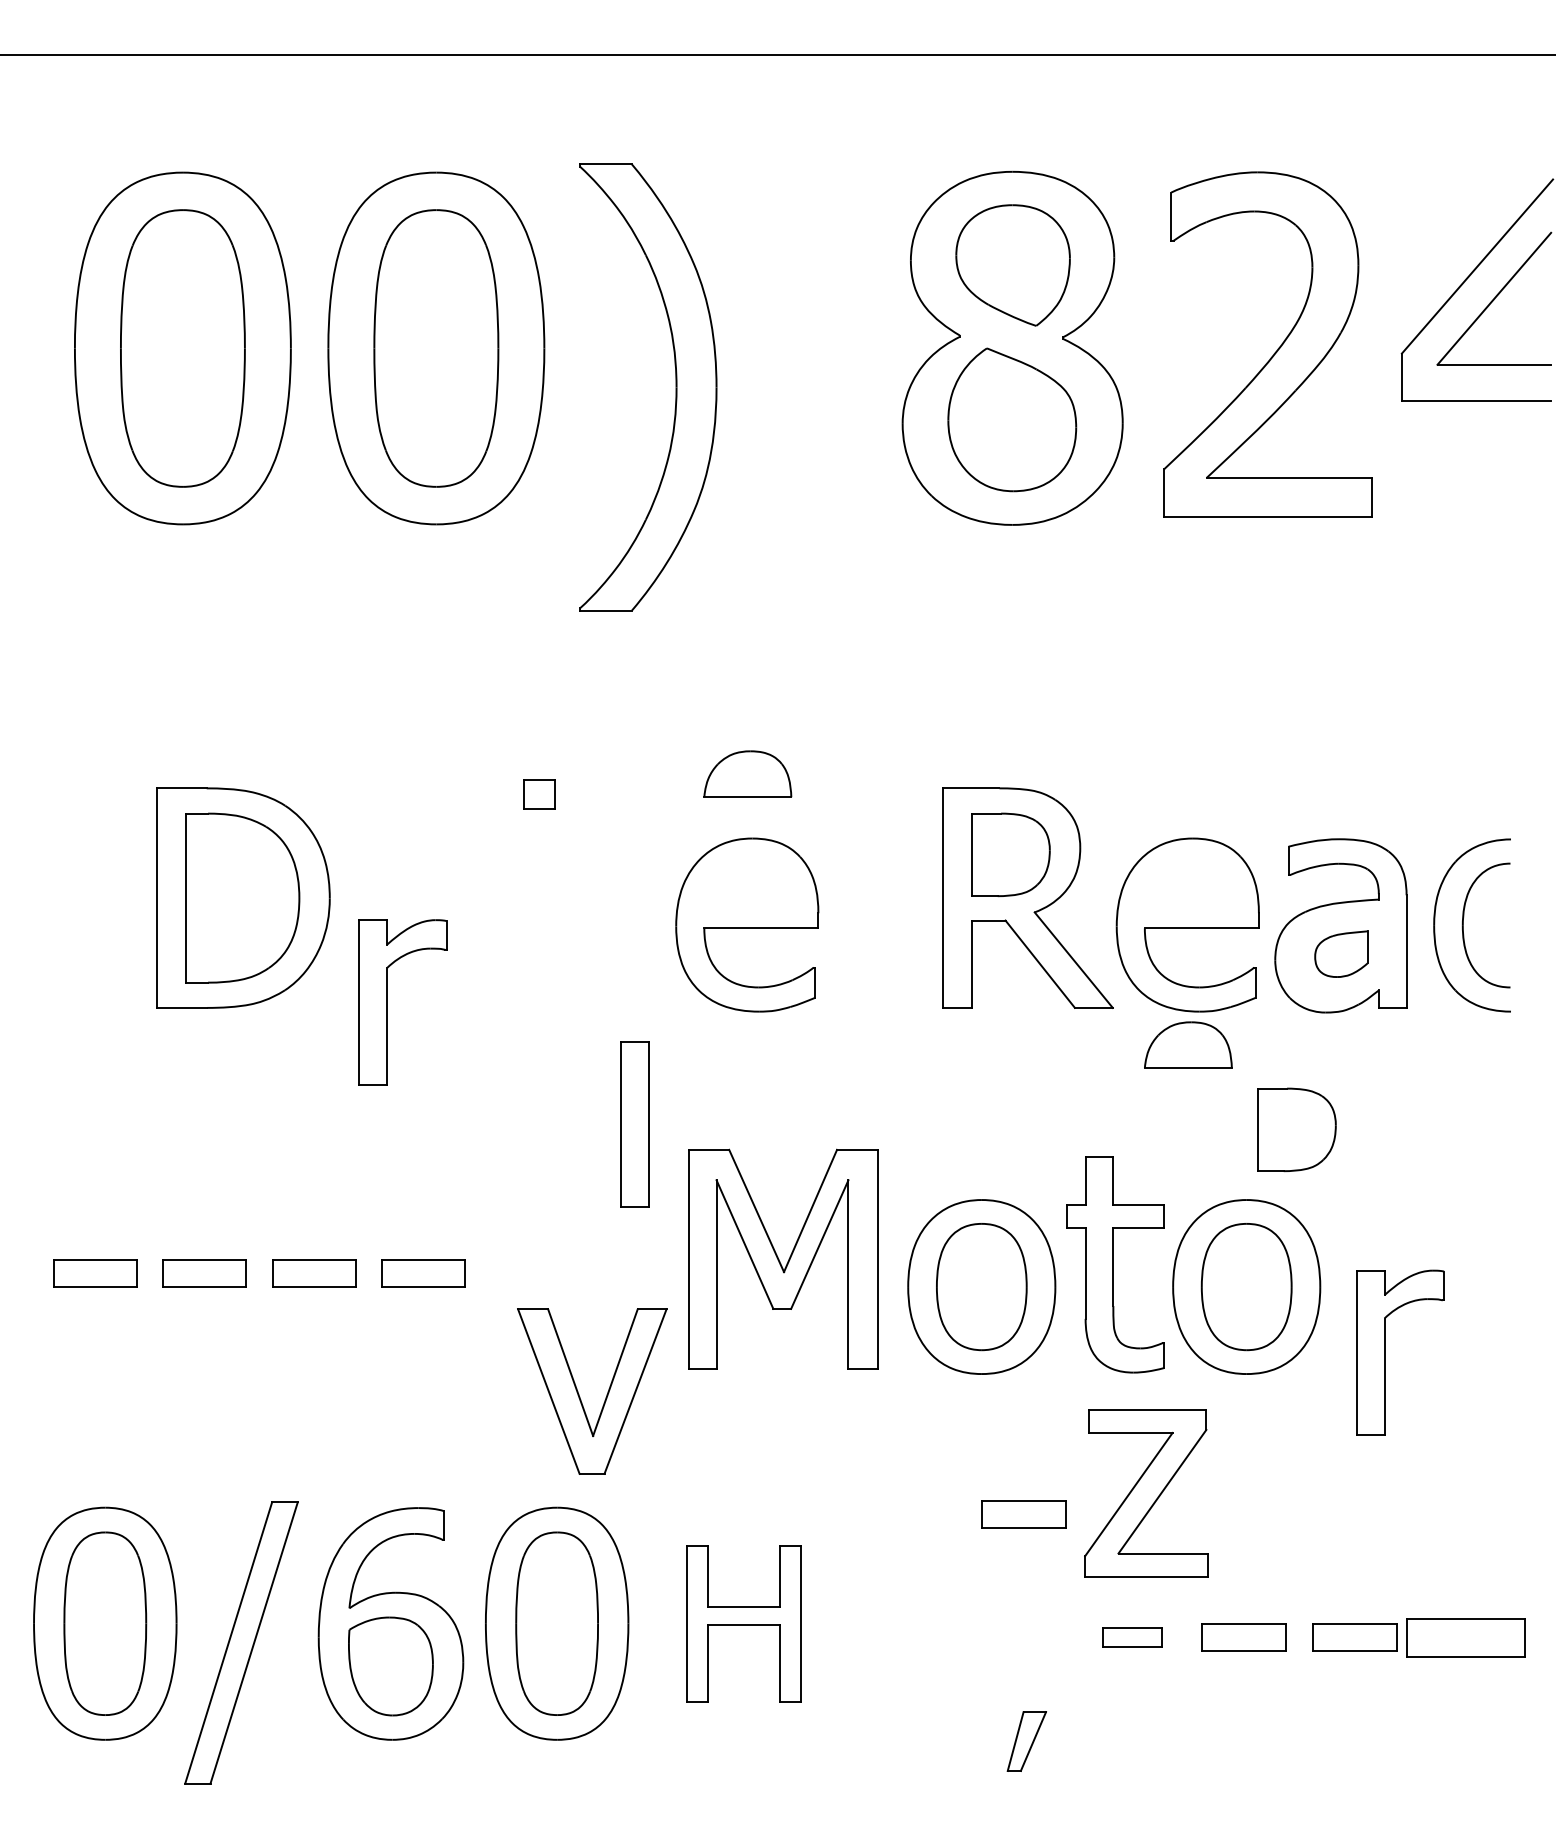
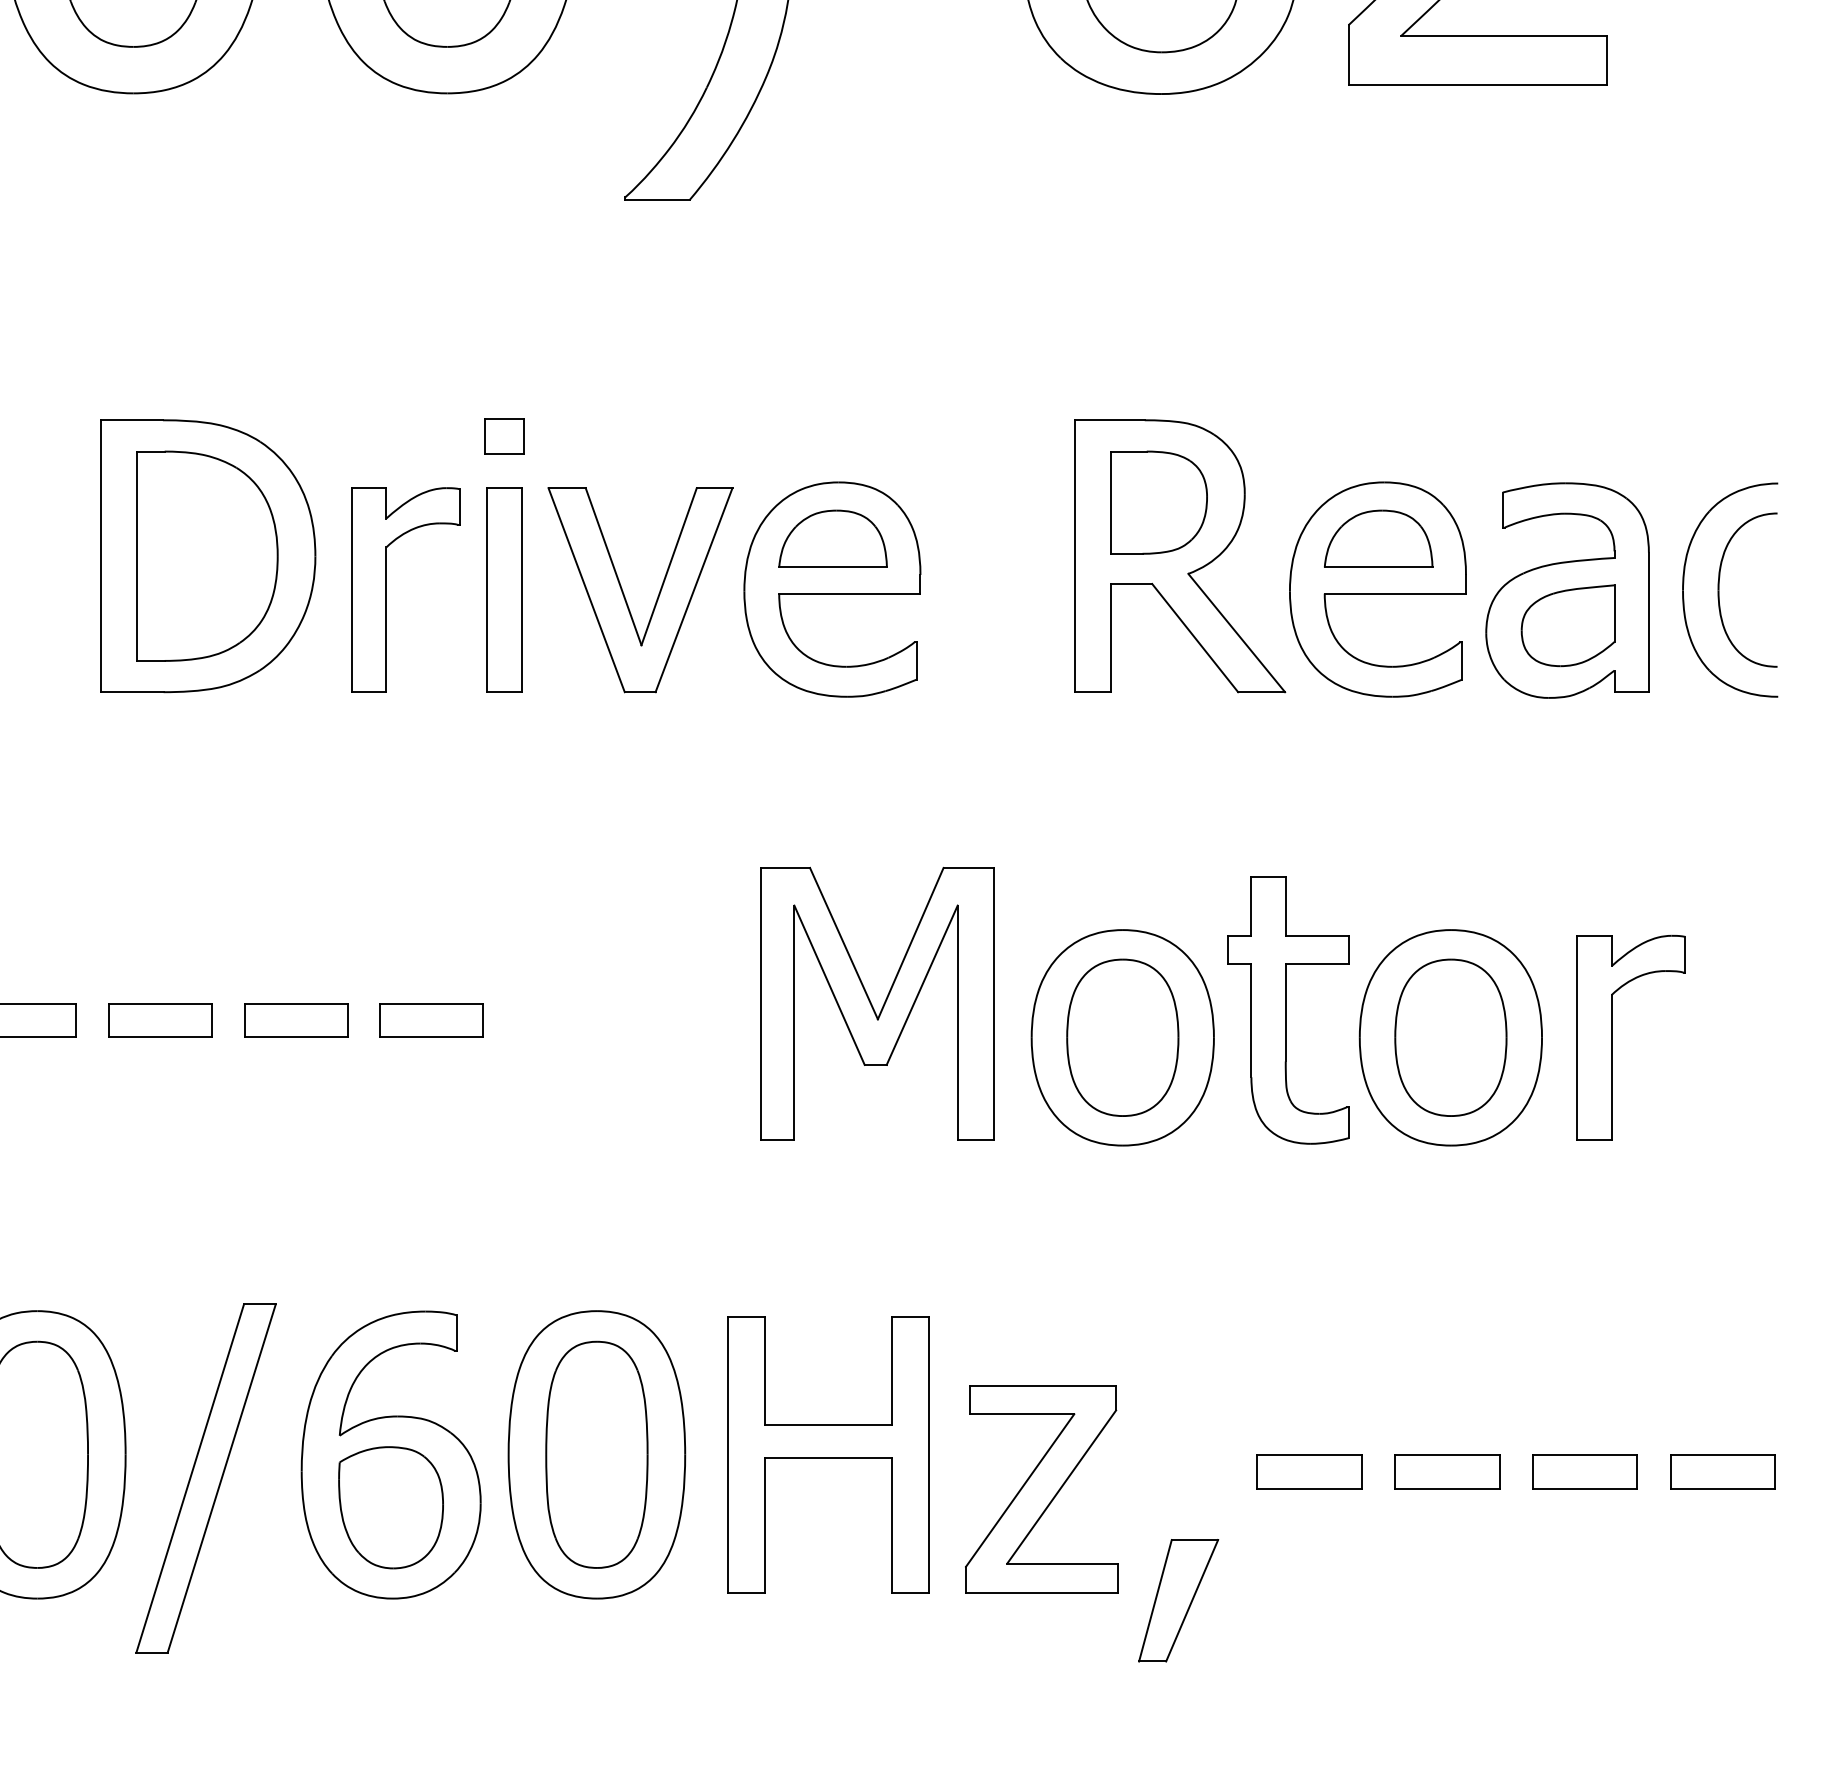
part: (747, 773) -> (832, 538), moved
part: (539, 794) -> (504, 436), moved
part: (1341, 953) -> (1568, 624), size x1.43
part: (387, 1002) -> (386, 590), moved
part: (1188, 1044) -> (1378, 538), moved
part: (634, 1124) -> (504, 590), moved
part: (1296, 1129) -> (1512, 842), removed
part: (1385, 1352) -> (1612, 1037), moved
part: (580, 1396) -> (625, 596), moved
part: (1146, 1493) -> (1041, 1489), moved
part: (1023, 1514) -> (1174, 1319), removed
part: (743, 1623) -> (827, 1454), size x1.43
part: (1132, 1637) -> (1309, 1471), size x1.43
part: (1466, 1637) -> (1723, 1471), size x0.71
part: (1026, 1741) -> (1178, 1600), size x1.67

